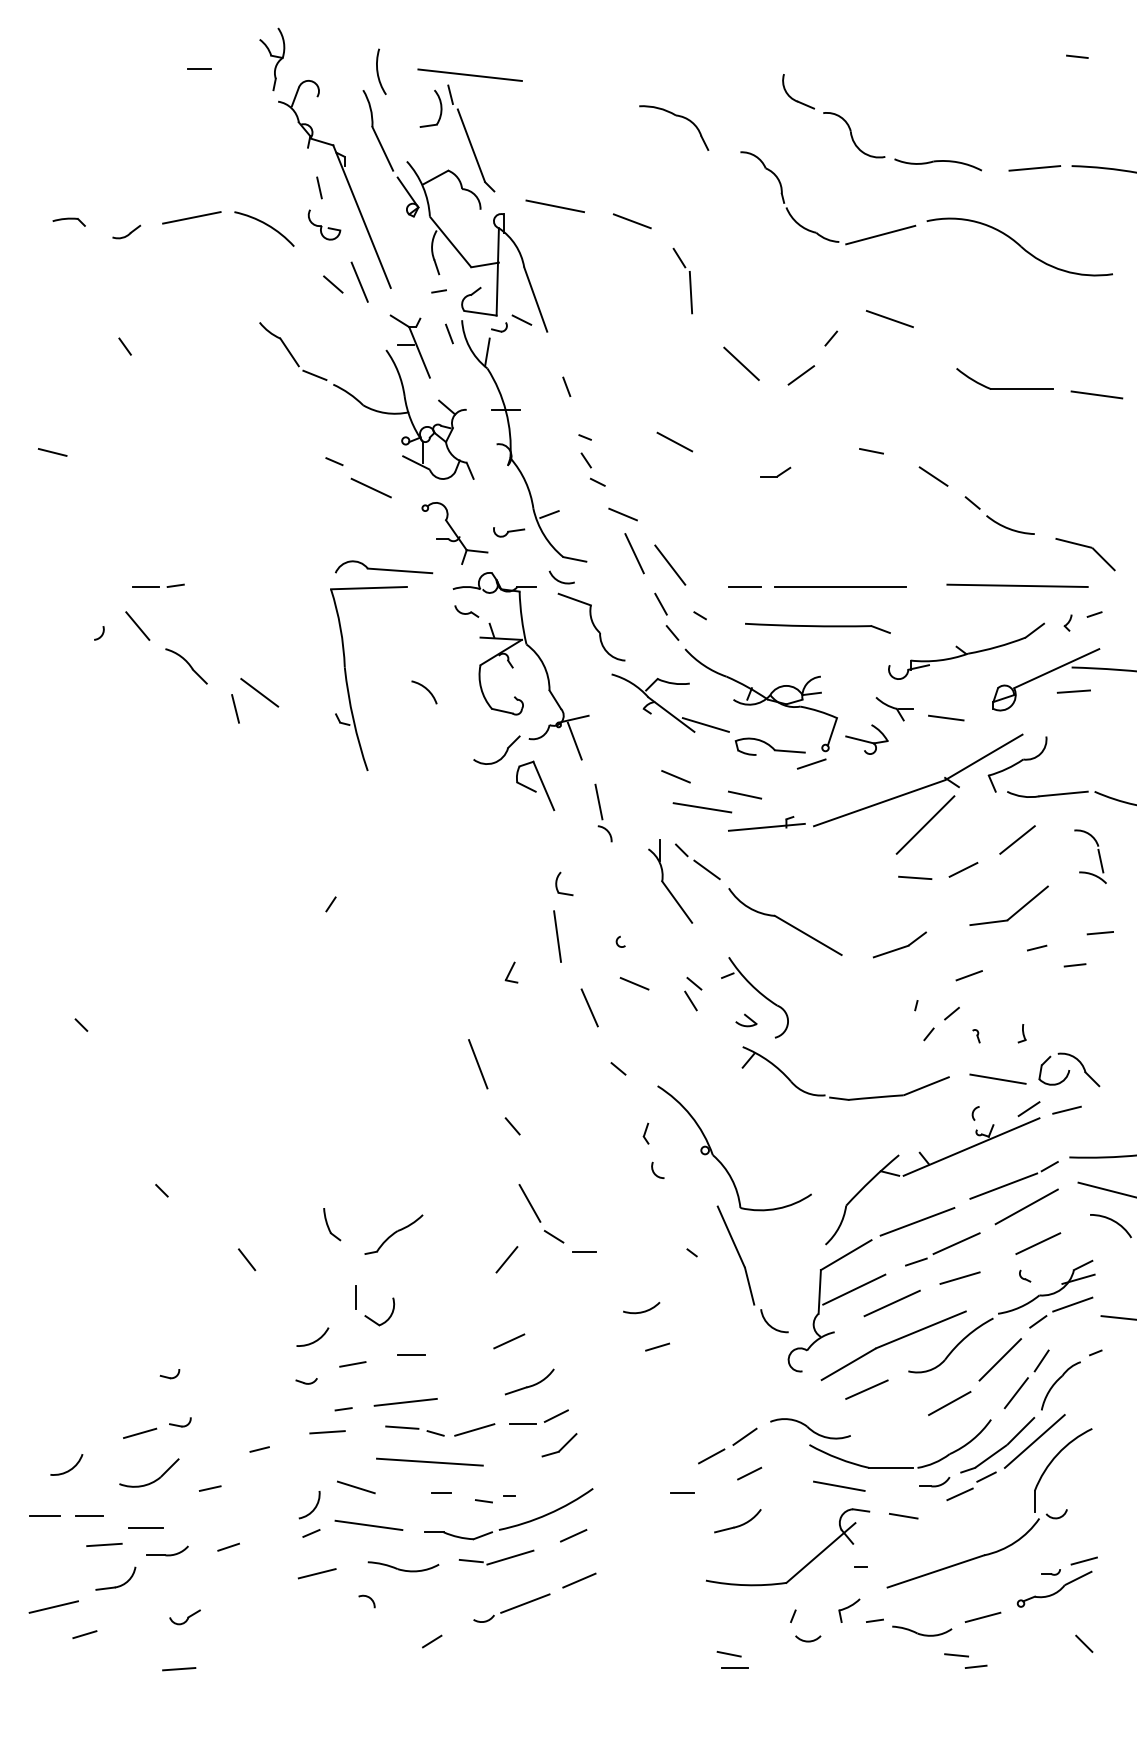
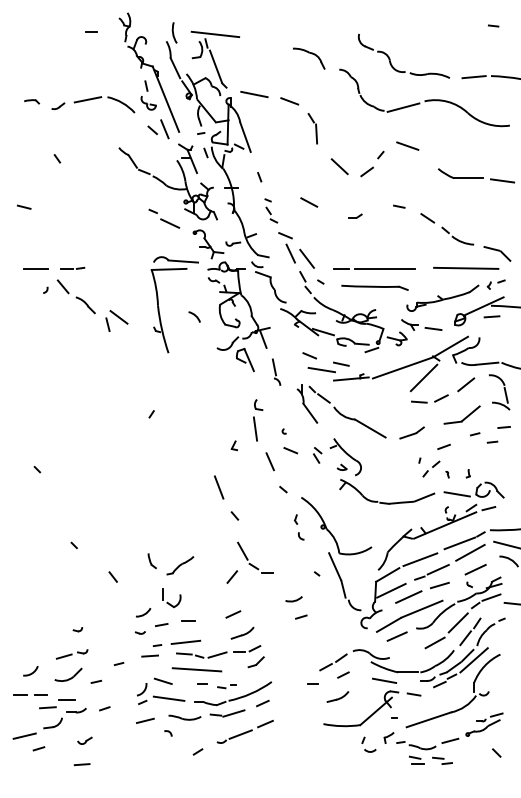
line: (79, 586) -> (36, 268), added
part: (1090, 856) -> (499, 392), size x1.43
part: (732, 1657) -> (416, 759), moved

